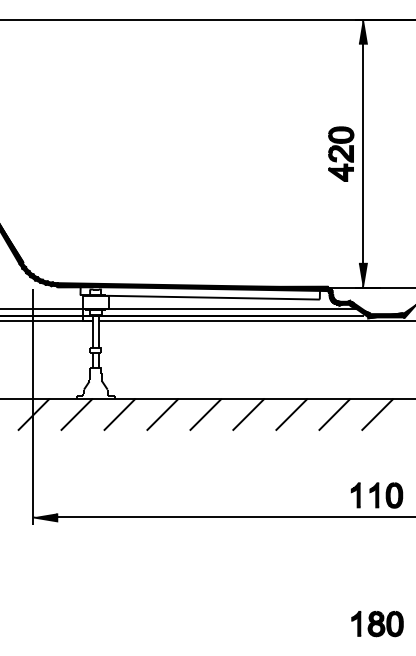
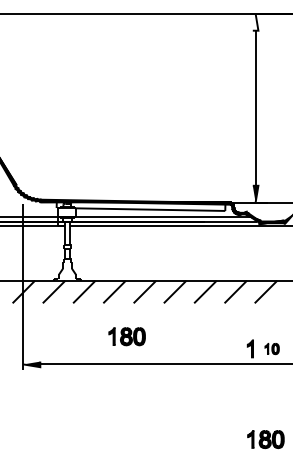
fill: (362, 31) -> (255, 22), removed
part: (341, 153) -> (240, 108), removed
part: (180, 478) -> (127, 337), added
part: (386, 495) -> (272, 349), size x0.6

